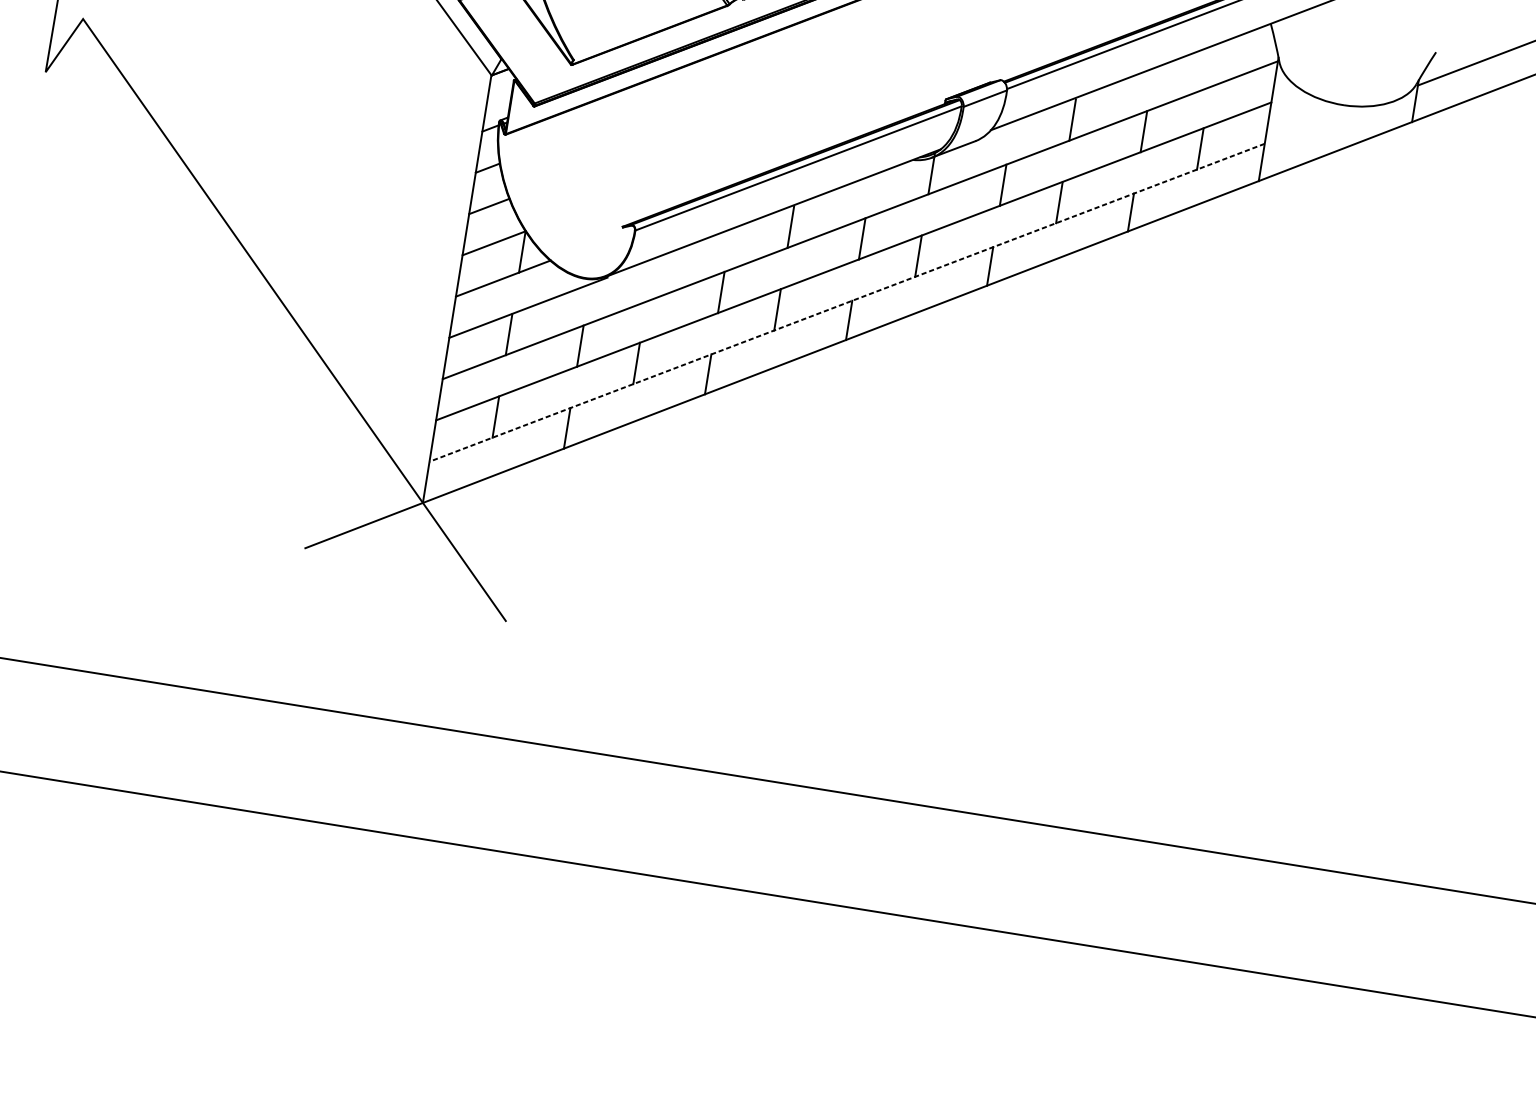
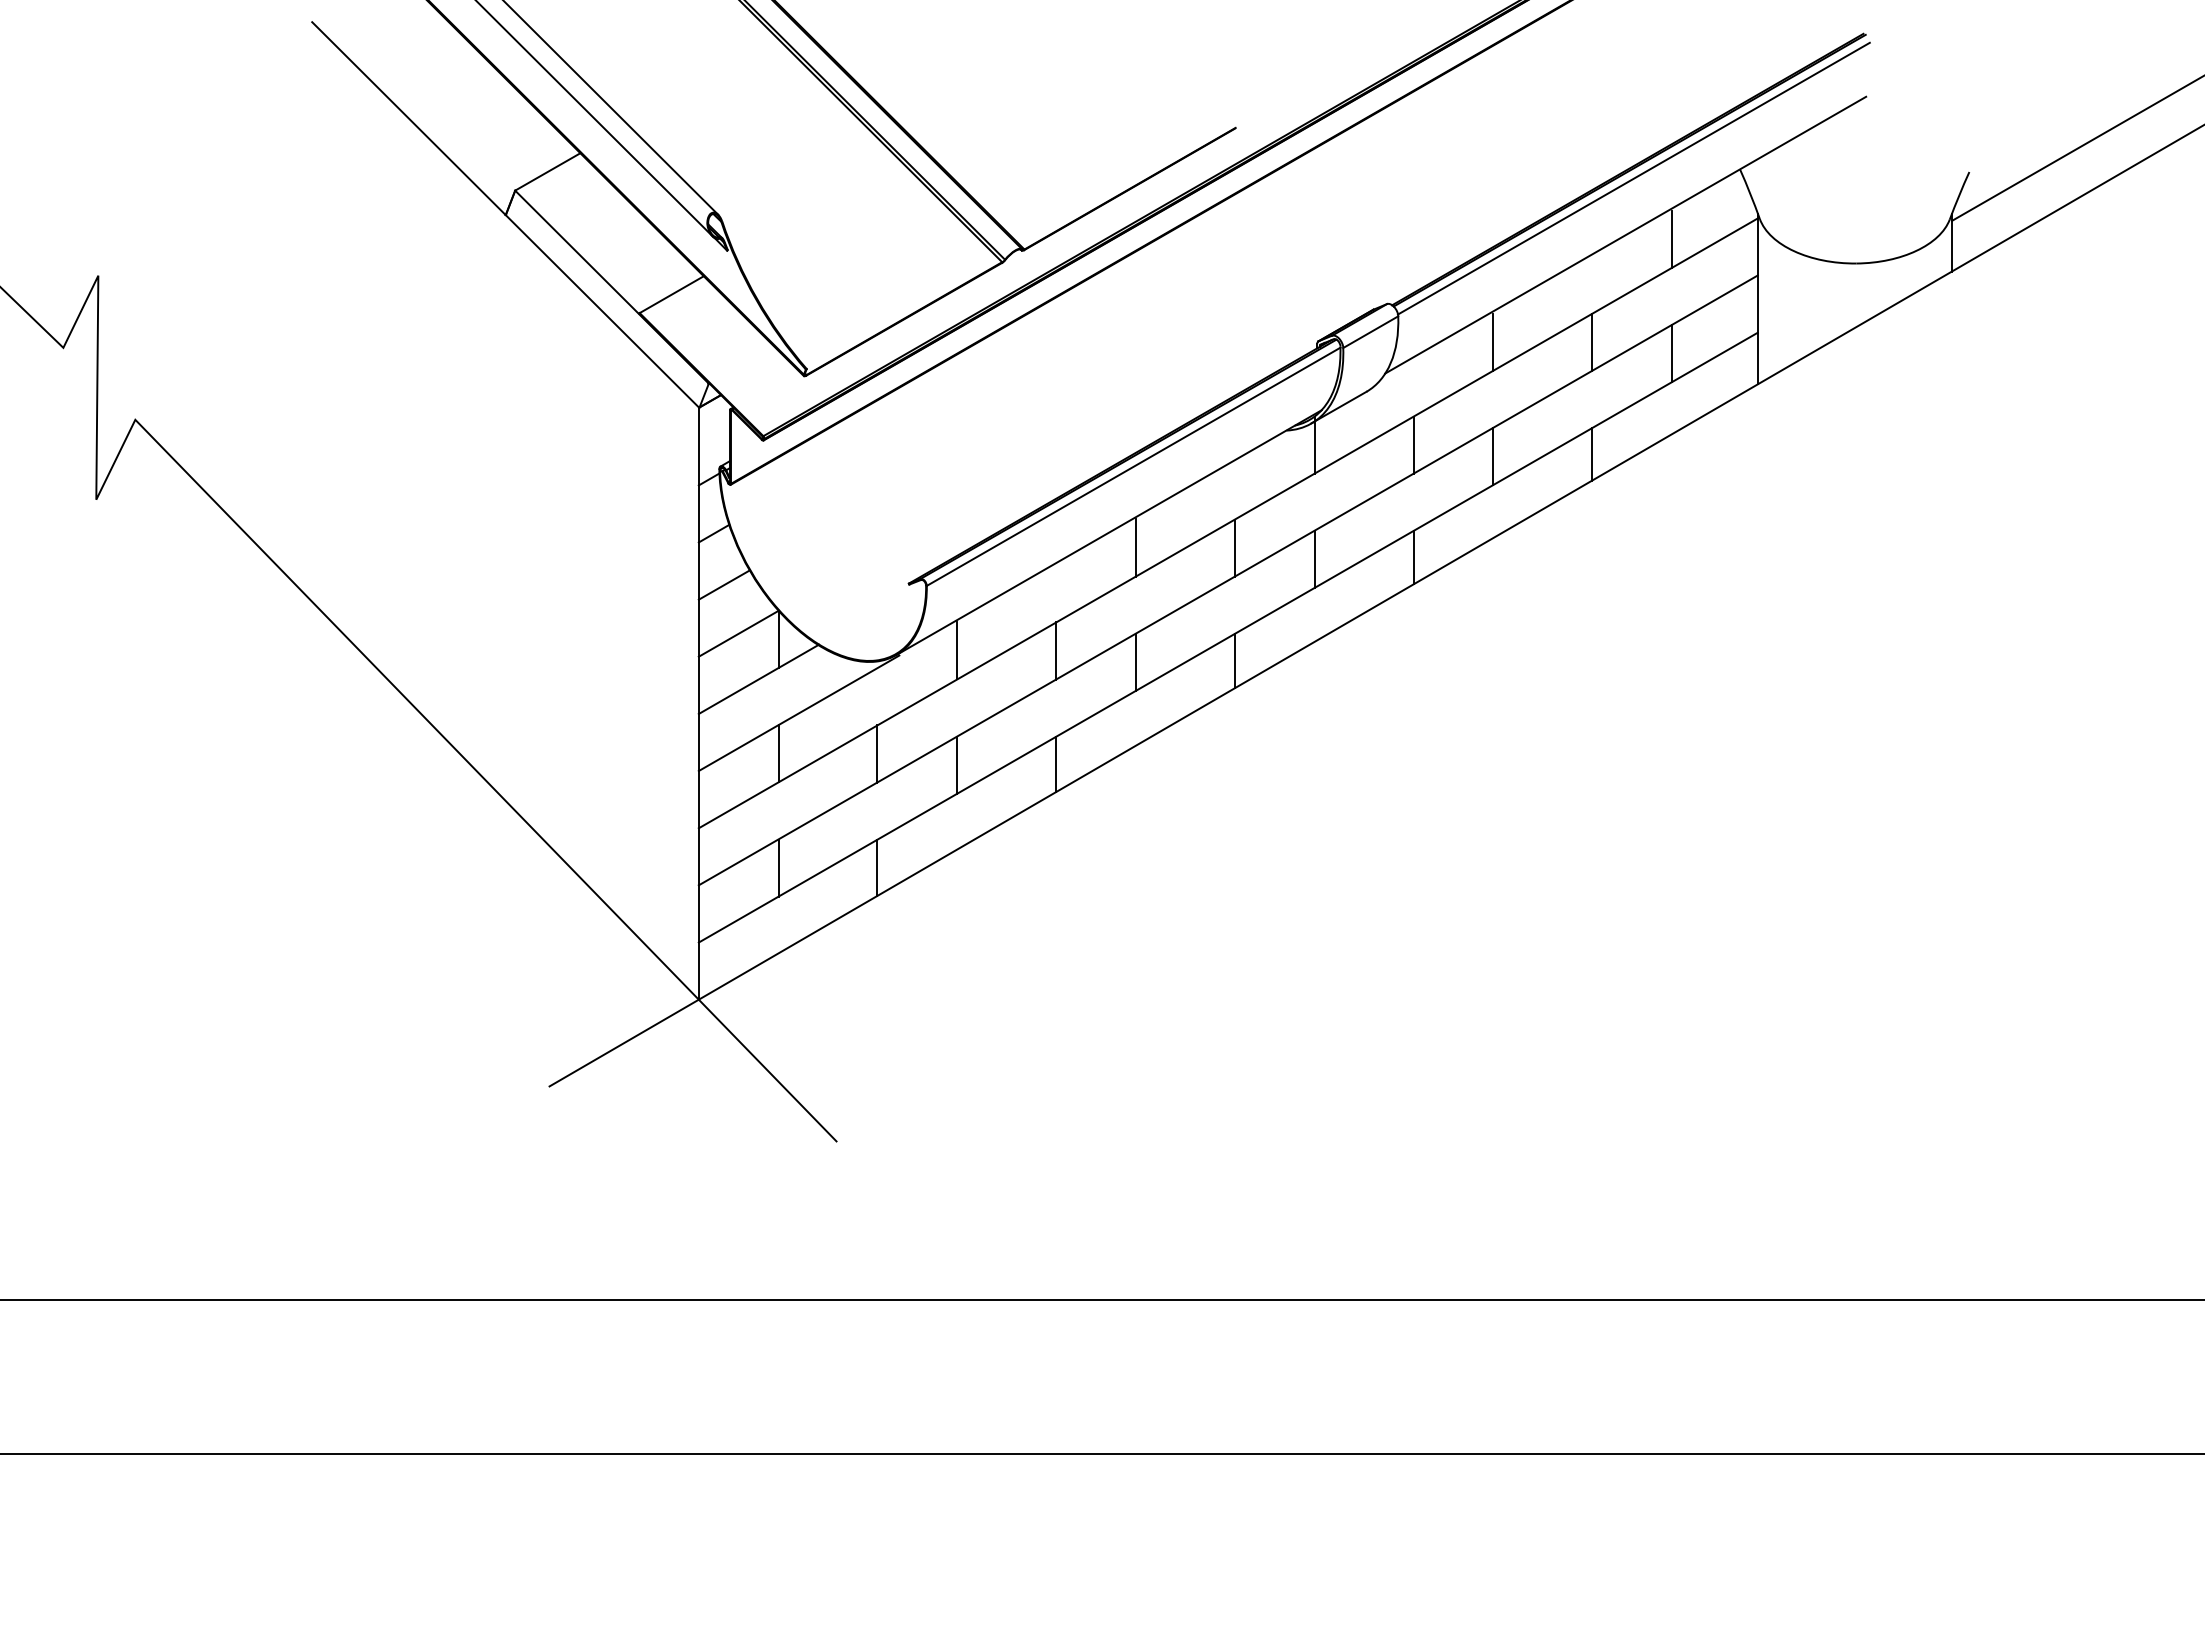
line: (1213, 65) -> (1671, 238), added
line: (650, 280) -> (957, 650), added
line: (846, 302) -> (1227, 637), dashed -> solid

